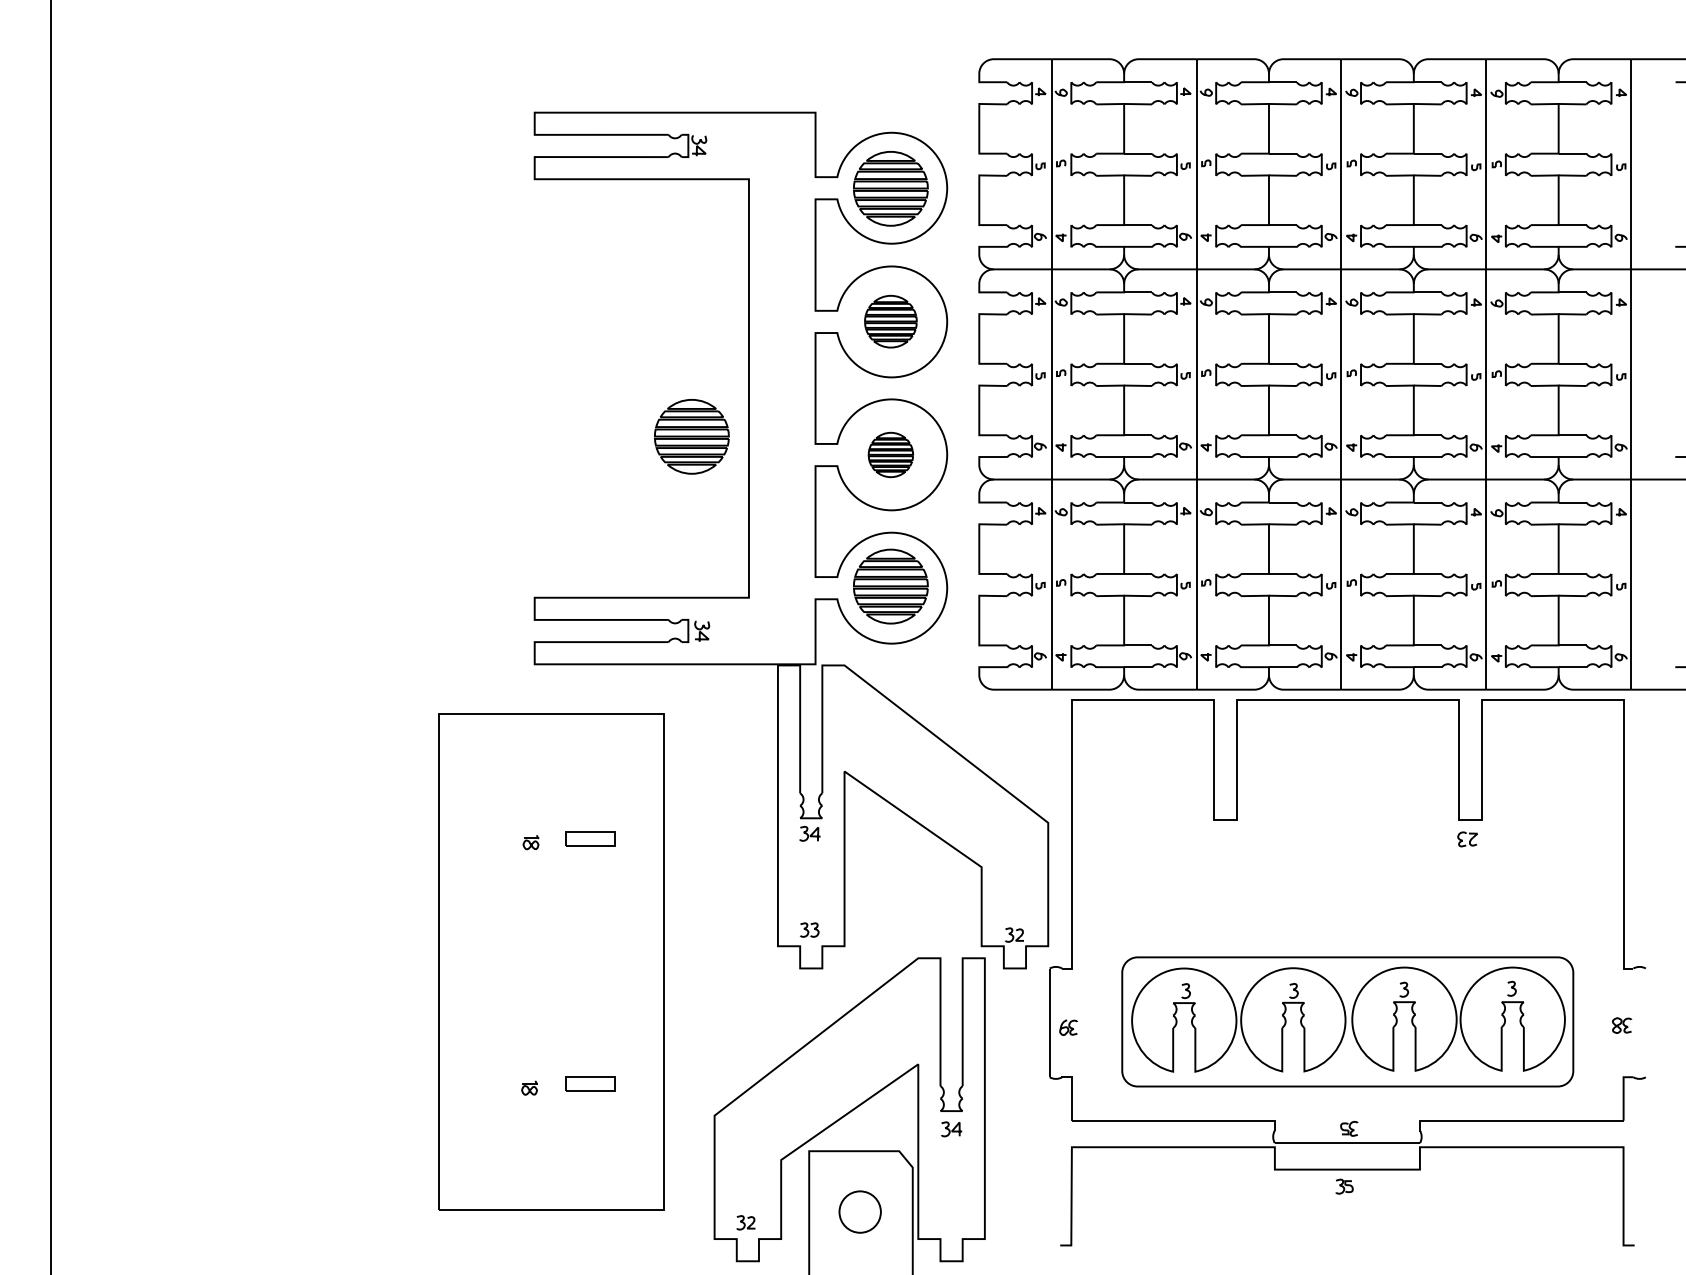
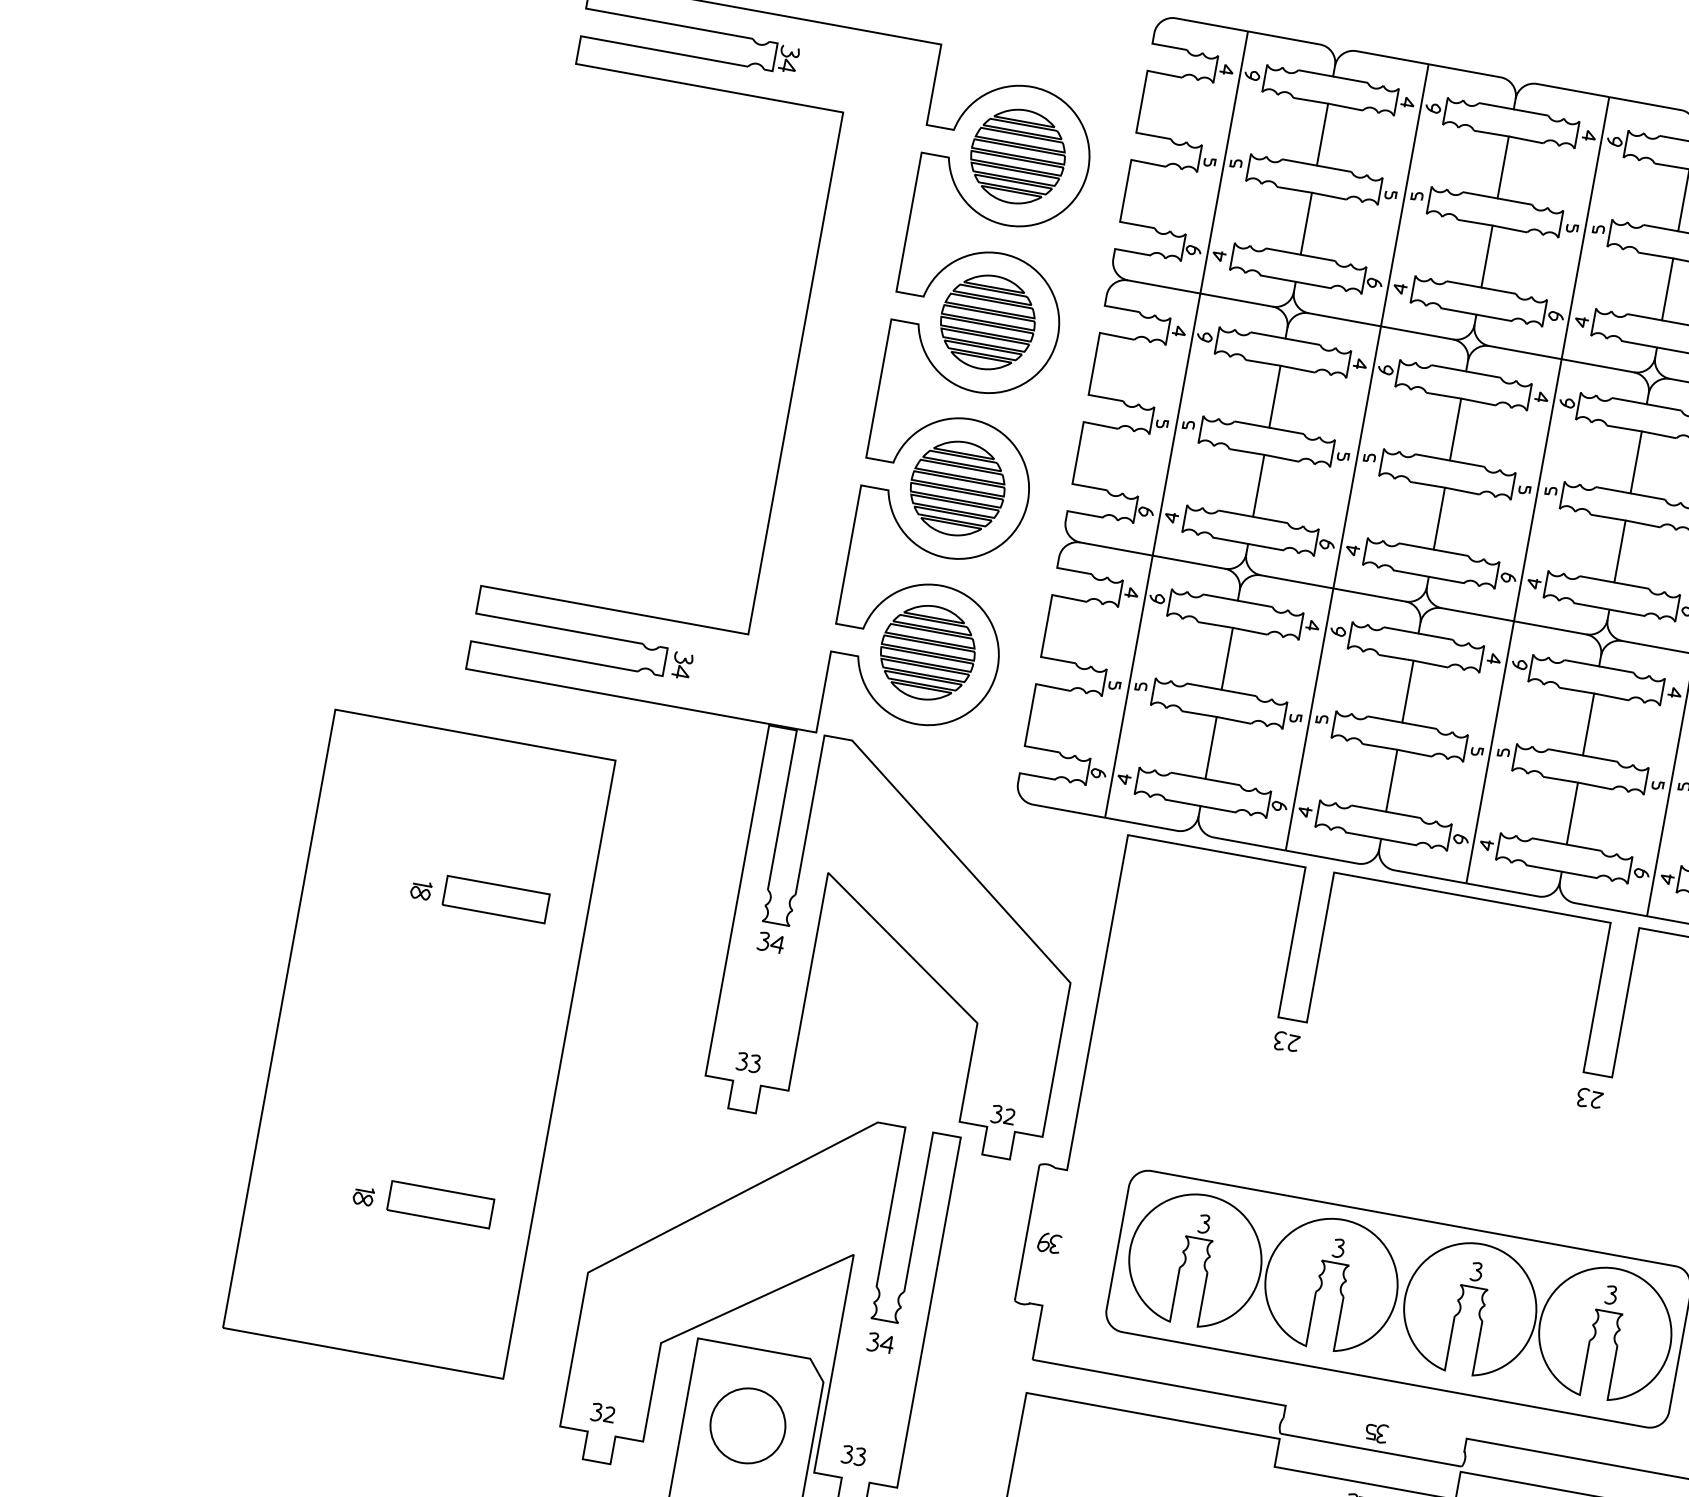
part: (890, 321) -> (987, 321), size x1.43
part: (691, 436) -> (713, 420), removed
part: (890, 454) -> (957, 487), size x1.67
part: (1224, 838) -> (1286, 1042), added
part: (590, 839) -> (495, 900), size x1.67
part: (590, 1083) -> (440, 1204), size x1.67
part: (859, 1211) -> (747, 1424), size x1.43
part: (946, 1219) -> (853, 1454), added

